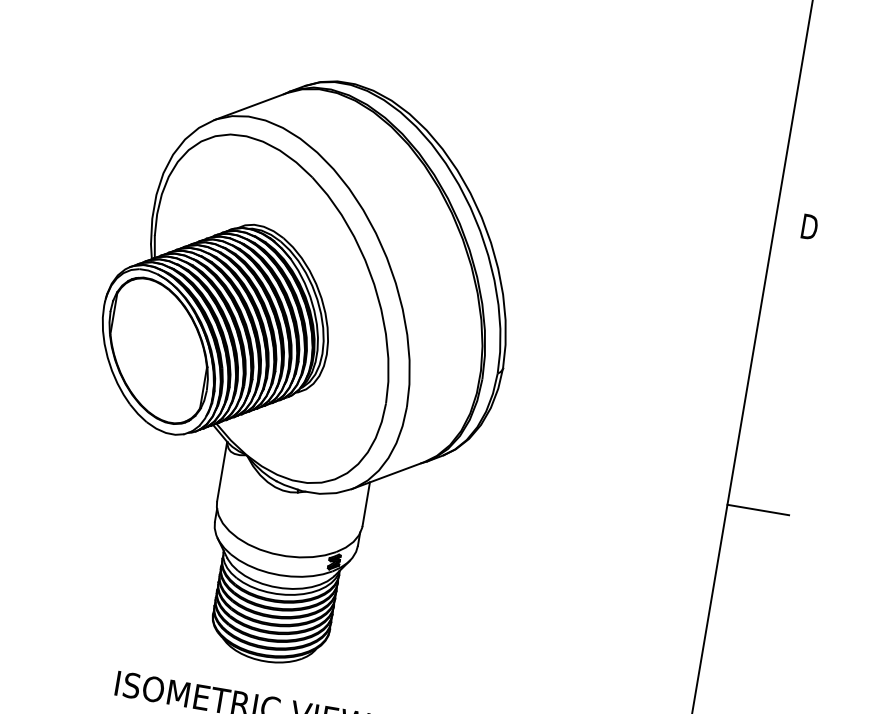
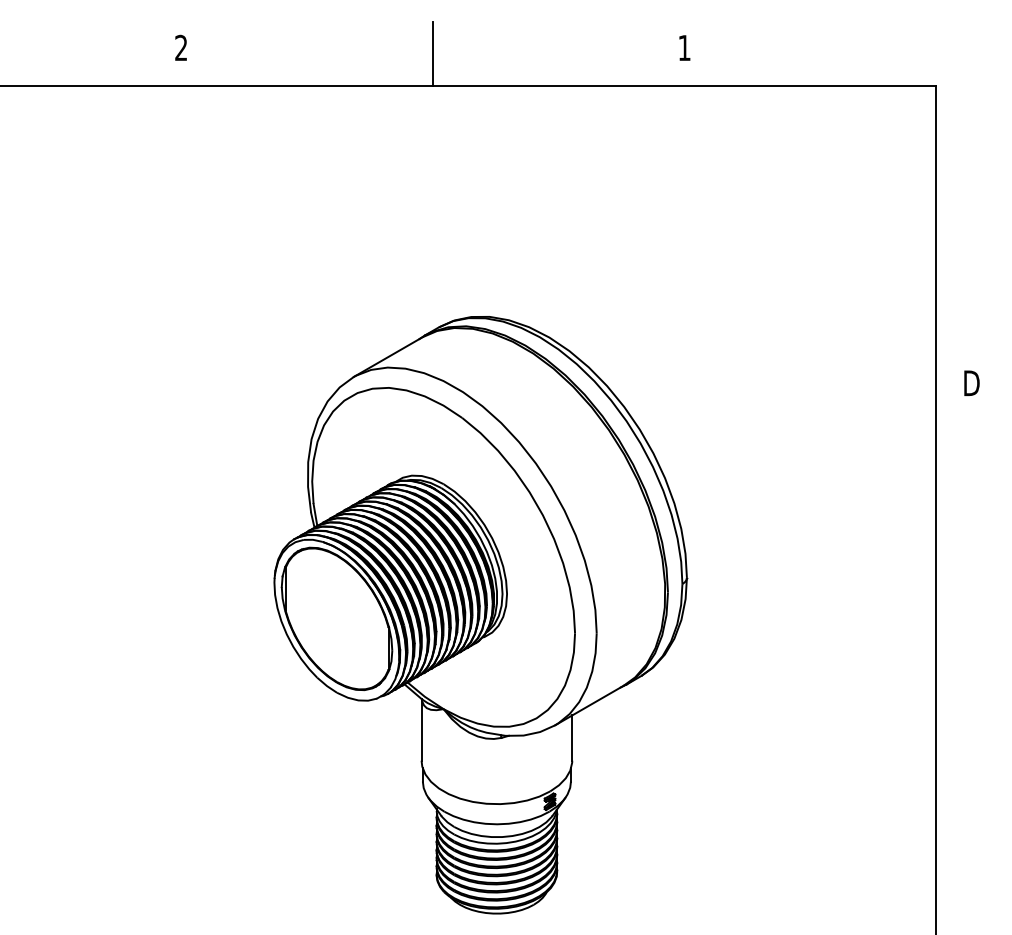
line: (758, 510) -> (968, 677), removed

